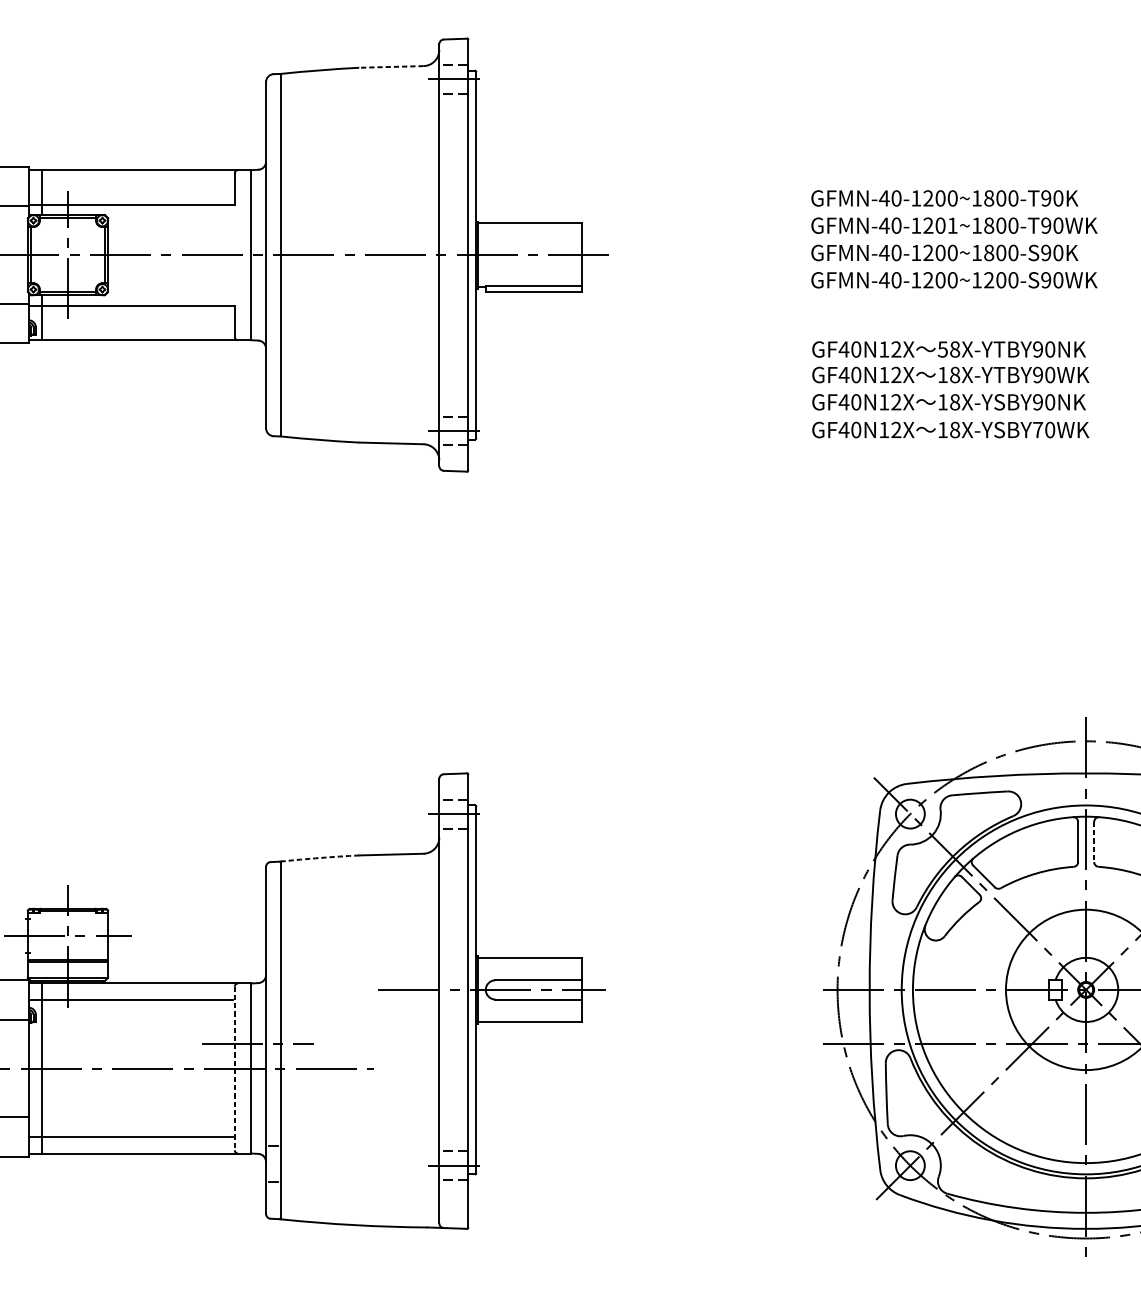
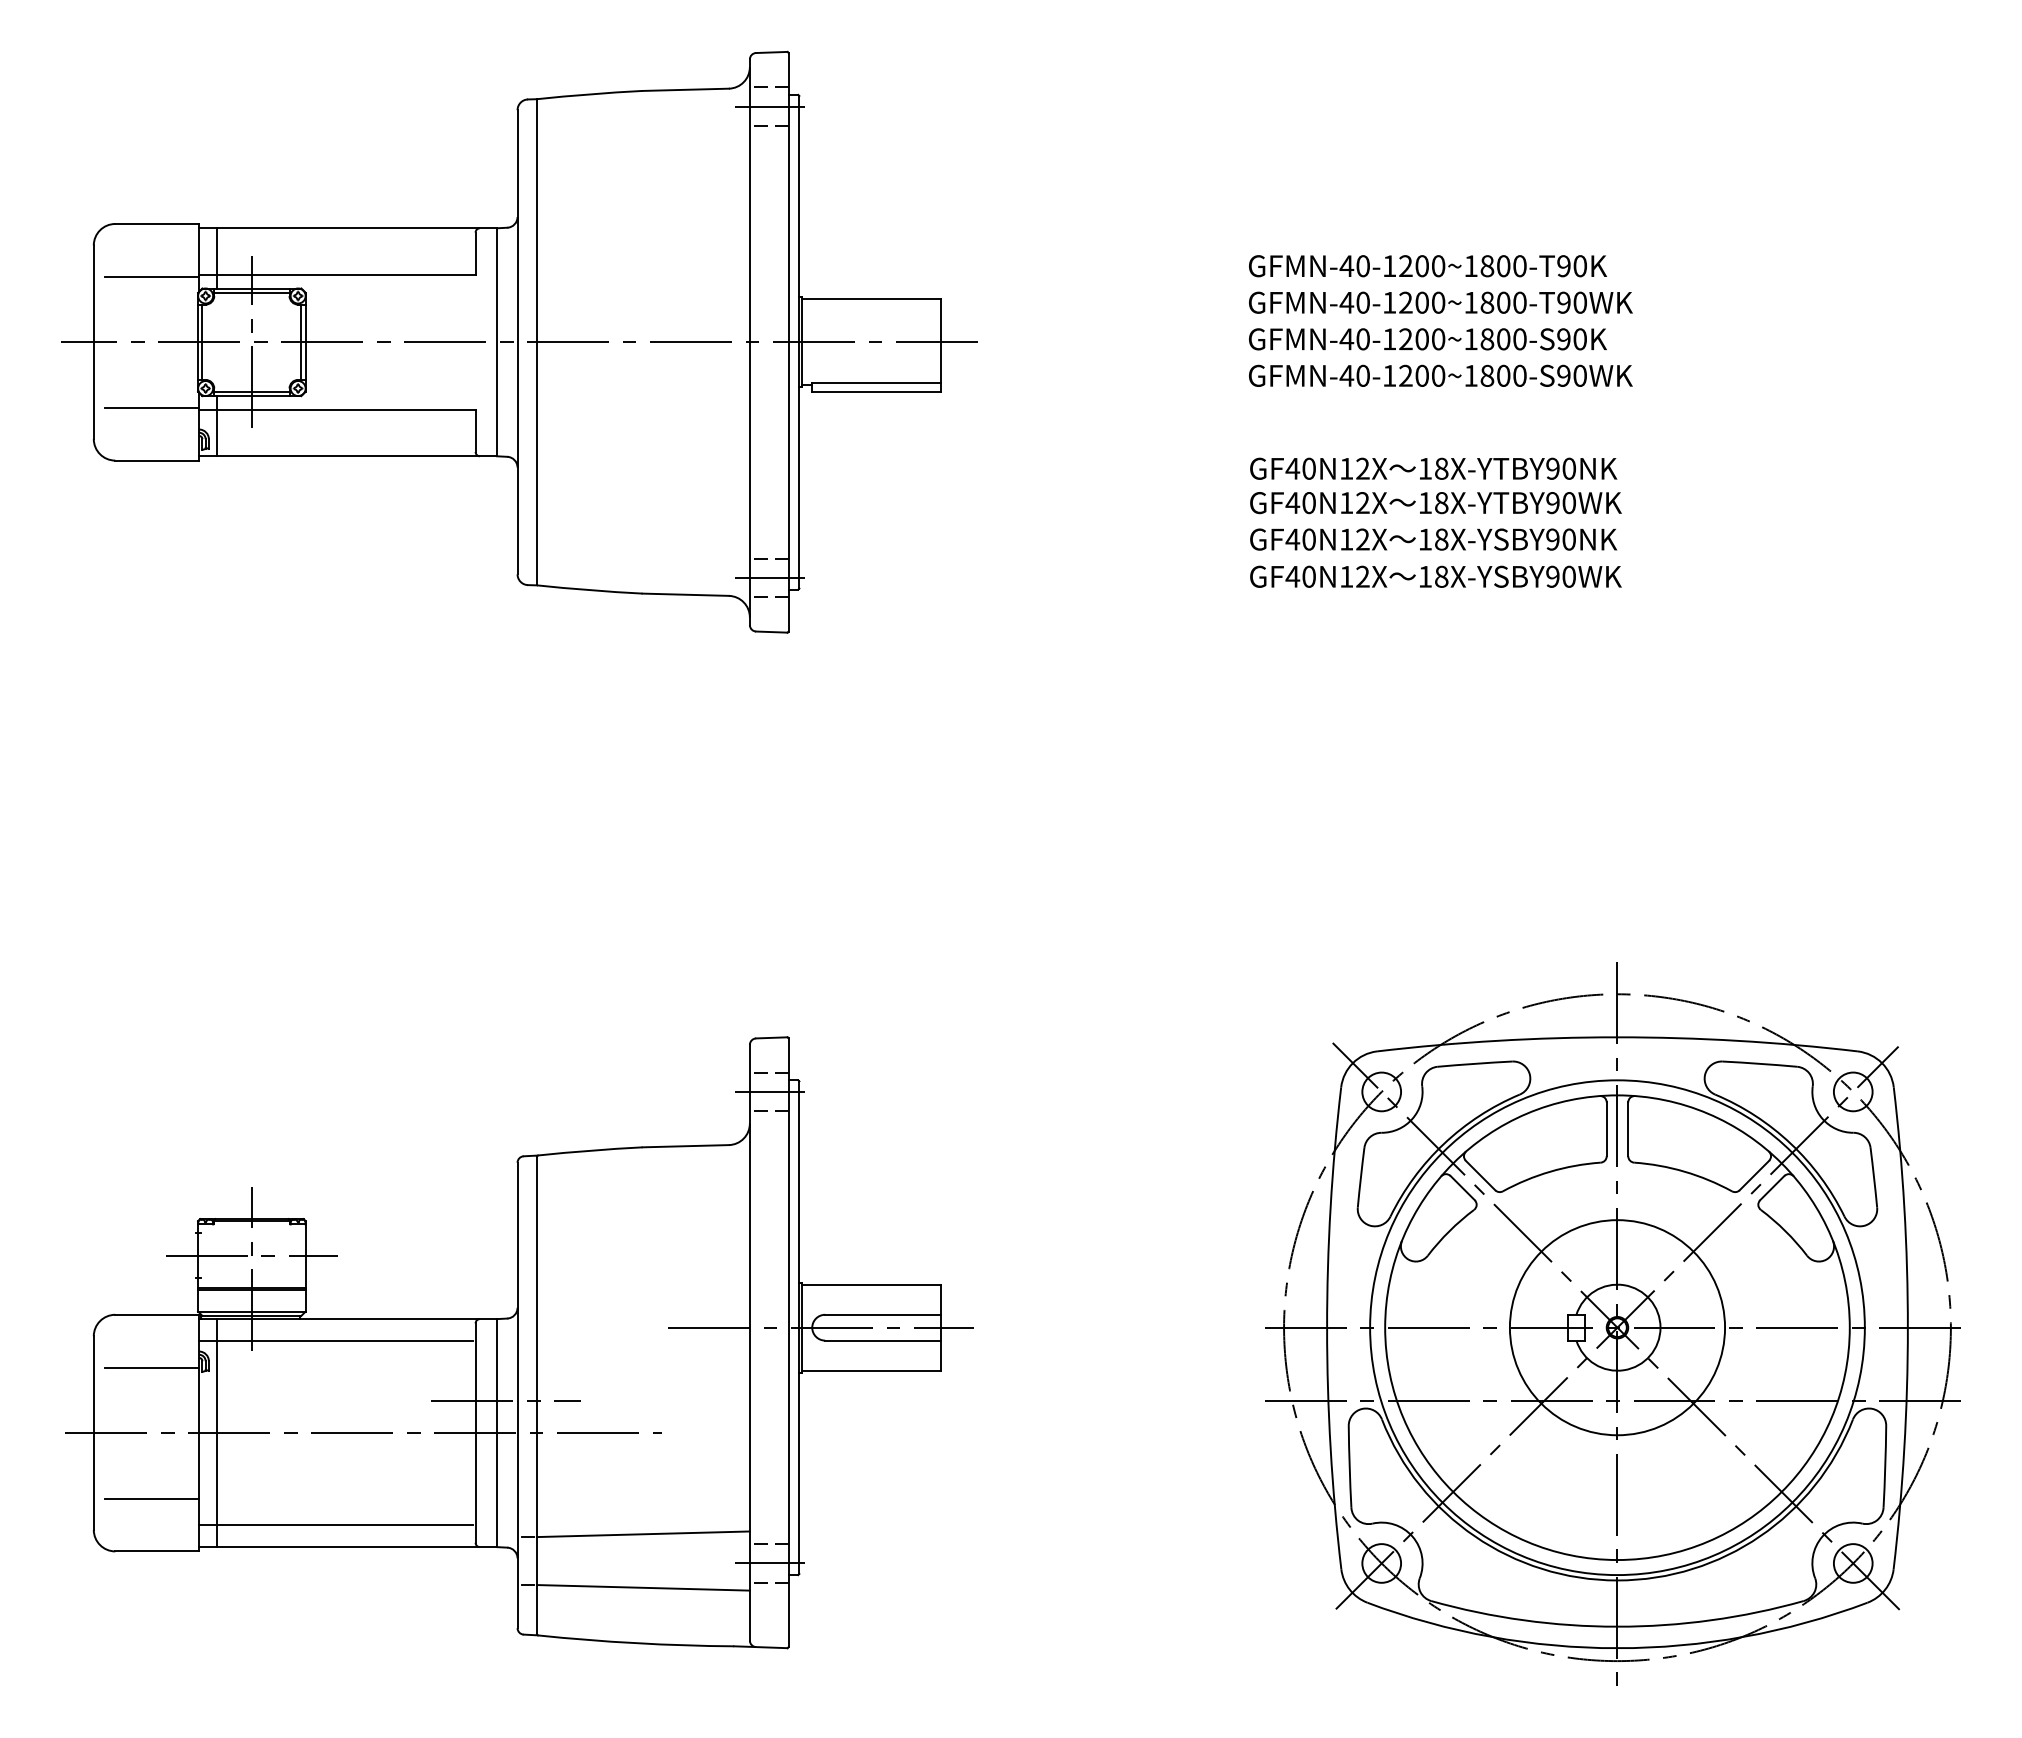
line: (391, 66) -> (685, 89), dashed -> solid
text: (952, 225) -> (1438, 302), GFMN-40-1201~1800-T90WK -> GFMN-40-1200~1800-T90WK
text: (989, 279) -> (1487, 375), GFMN-40-1200~1200-S90WK -> GFMN-40-1200~1800-S90WK
text: (942, 349) -> (1424, 468), 58X-YTBY90NK -> 18X-YTBY90NK
text: (1037, 429) -> (1552, 576), 18X-YSBY70WK -> 18X-YSBY90WK
line: (1094, 842) -> (1628, 1129), dashed -> solid
arc: (320, 857) -> (590, 1150), dashed -> solid
line: (234, 1068) -> (475, 1433), dashed -> solid
line: (359, 1144) -> (642, 1534), added
line: (359, 1183) -> (642, 1587), added

